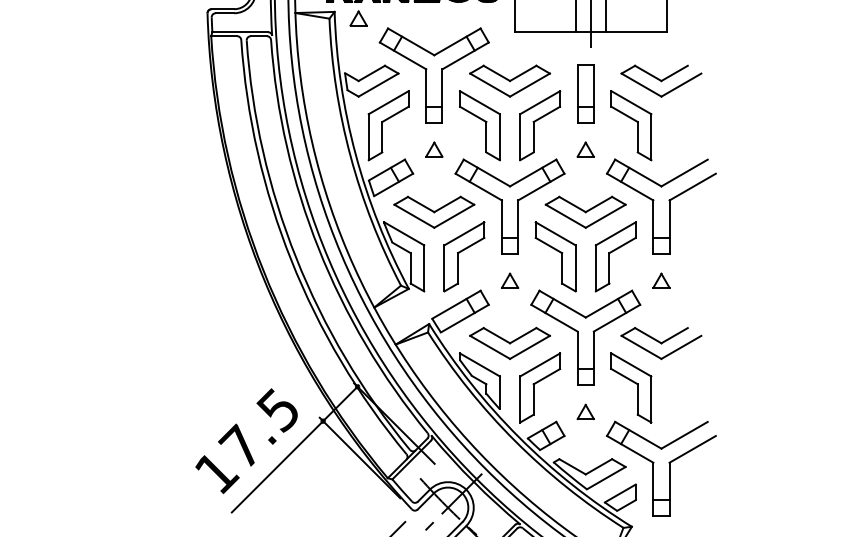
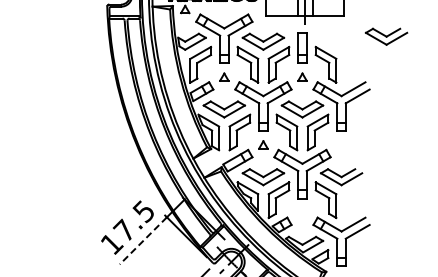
part: (661, 80) -> (386, 36), moved
part: (661, 280) -> (341, 144), removed
part: (585, 411) -> (302, 212), removed
line: (277, 468) -> (143, 241), solid -> dashed

